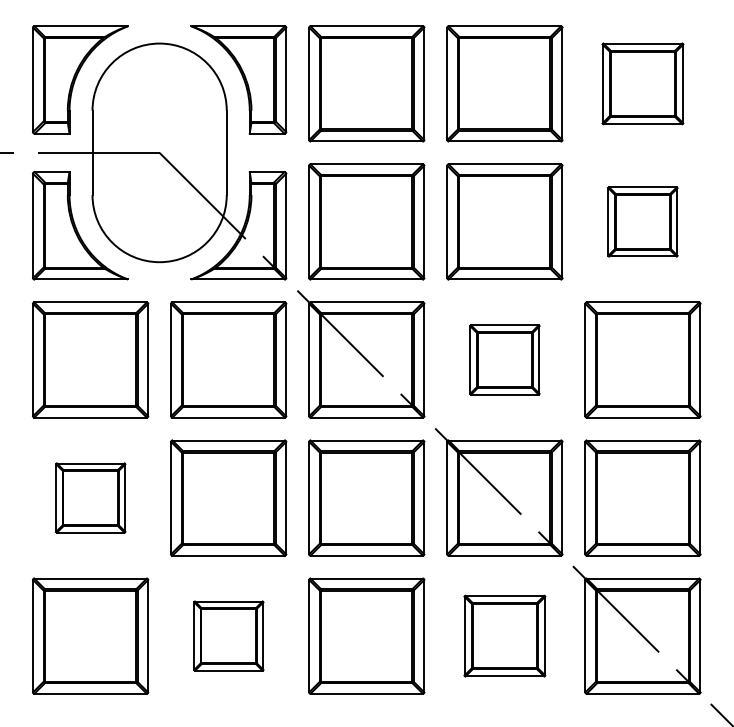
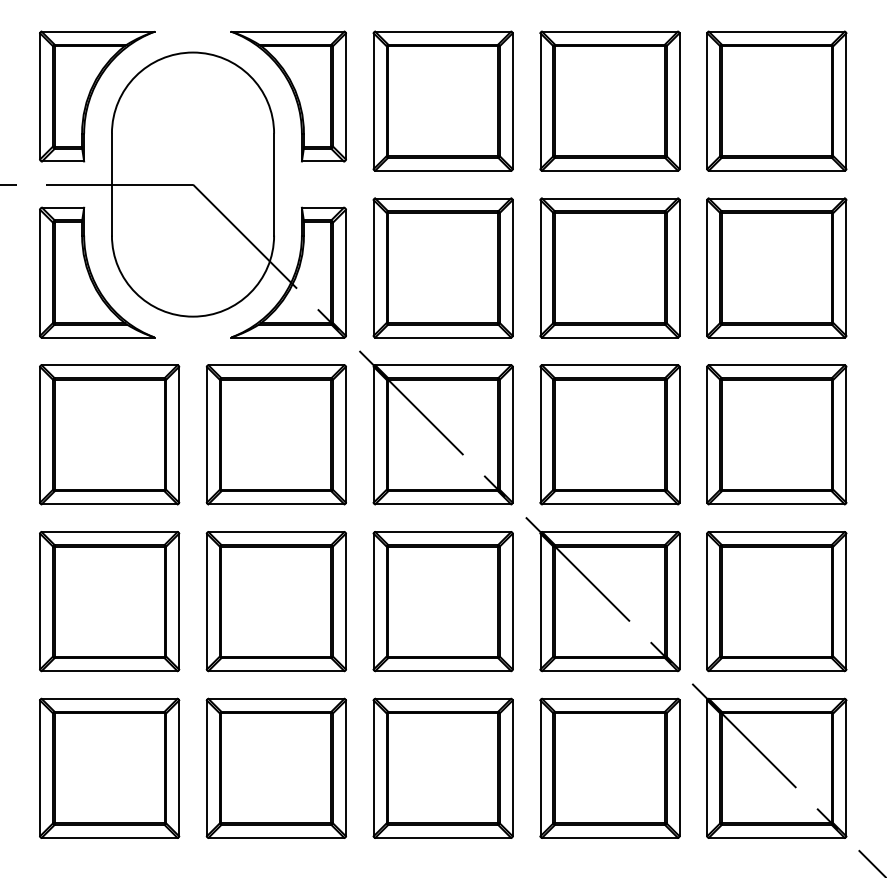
part: (642, 83) -> (776, 100), size x1.43
part: (642, 221) -> (776, 267), size x1.67
part: (504, 359) -> (609, 434), size x1.67
part: (90, 497) -> (109, 600), size x1.67
part: (228, 635) -> (276, 767), size x1.67
part: (504, 635) -> (609, 767), size x1.43

